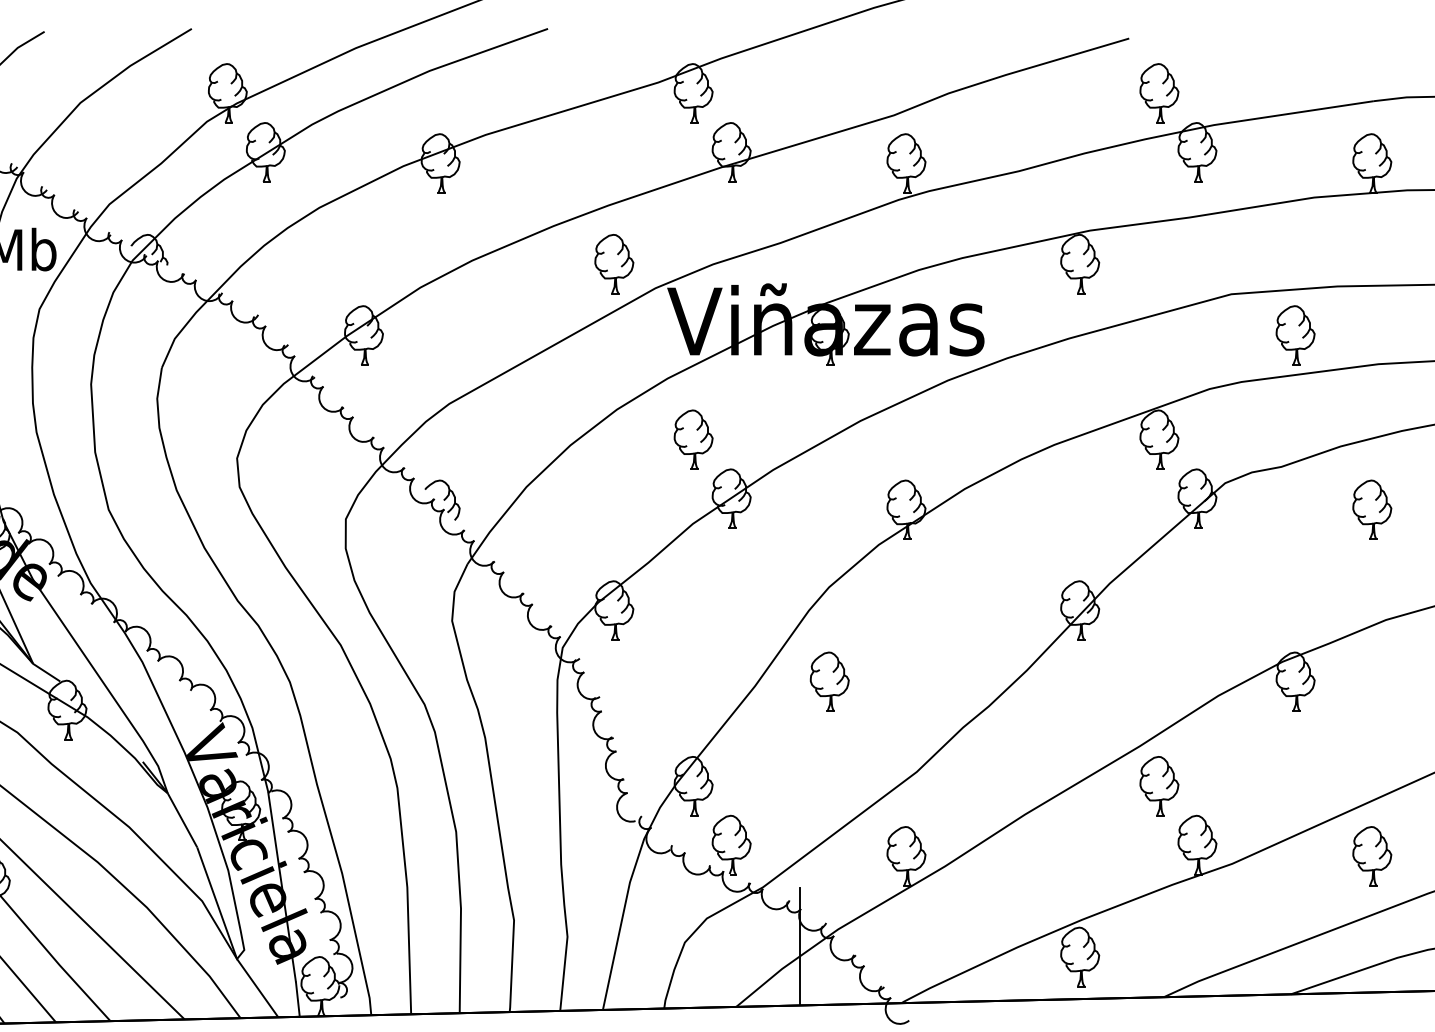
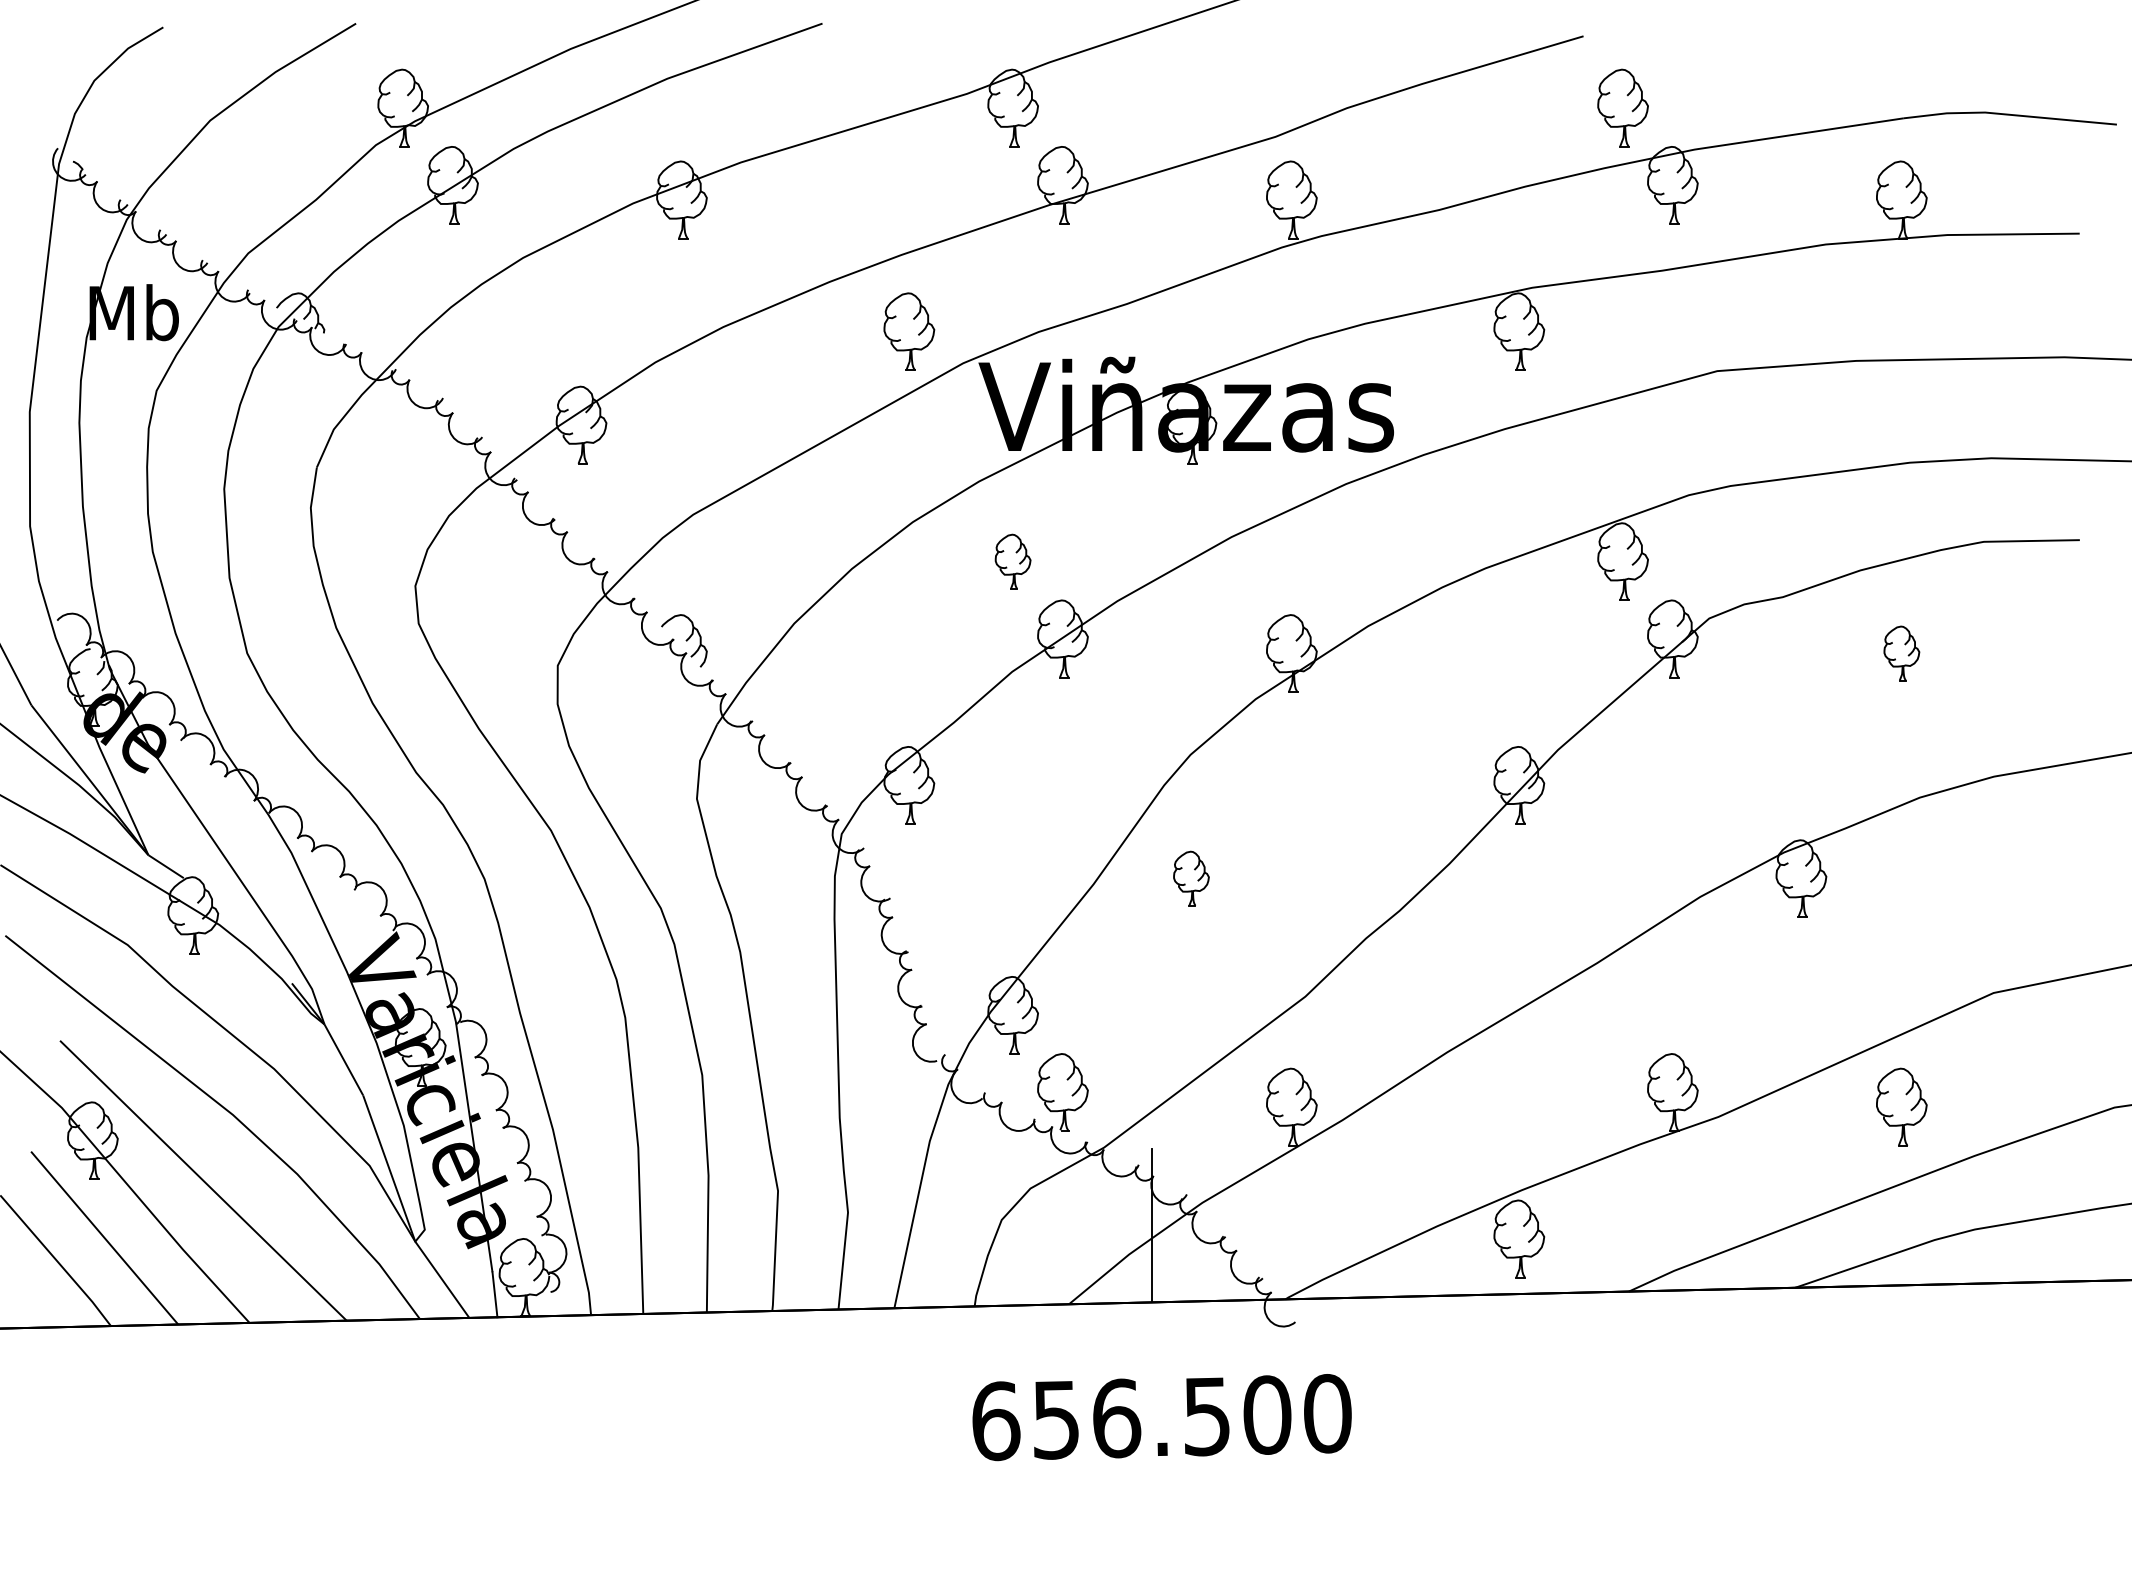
part: (1295, 335) -> (1801, 424), removed
part: (693, 439) -> (1012, 561), size x0.7
part: (1372, 509) -> (1901, 653), size x0.7
part: (829, 681) -> (1191, 878), size x0.7
part: (1158, 786) -> (1622, 1015), removed

